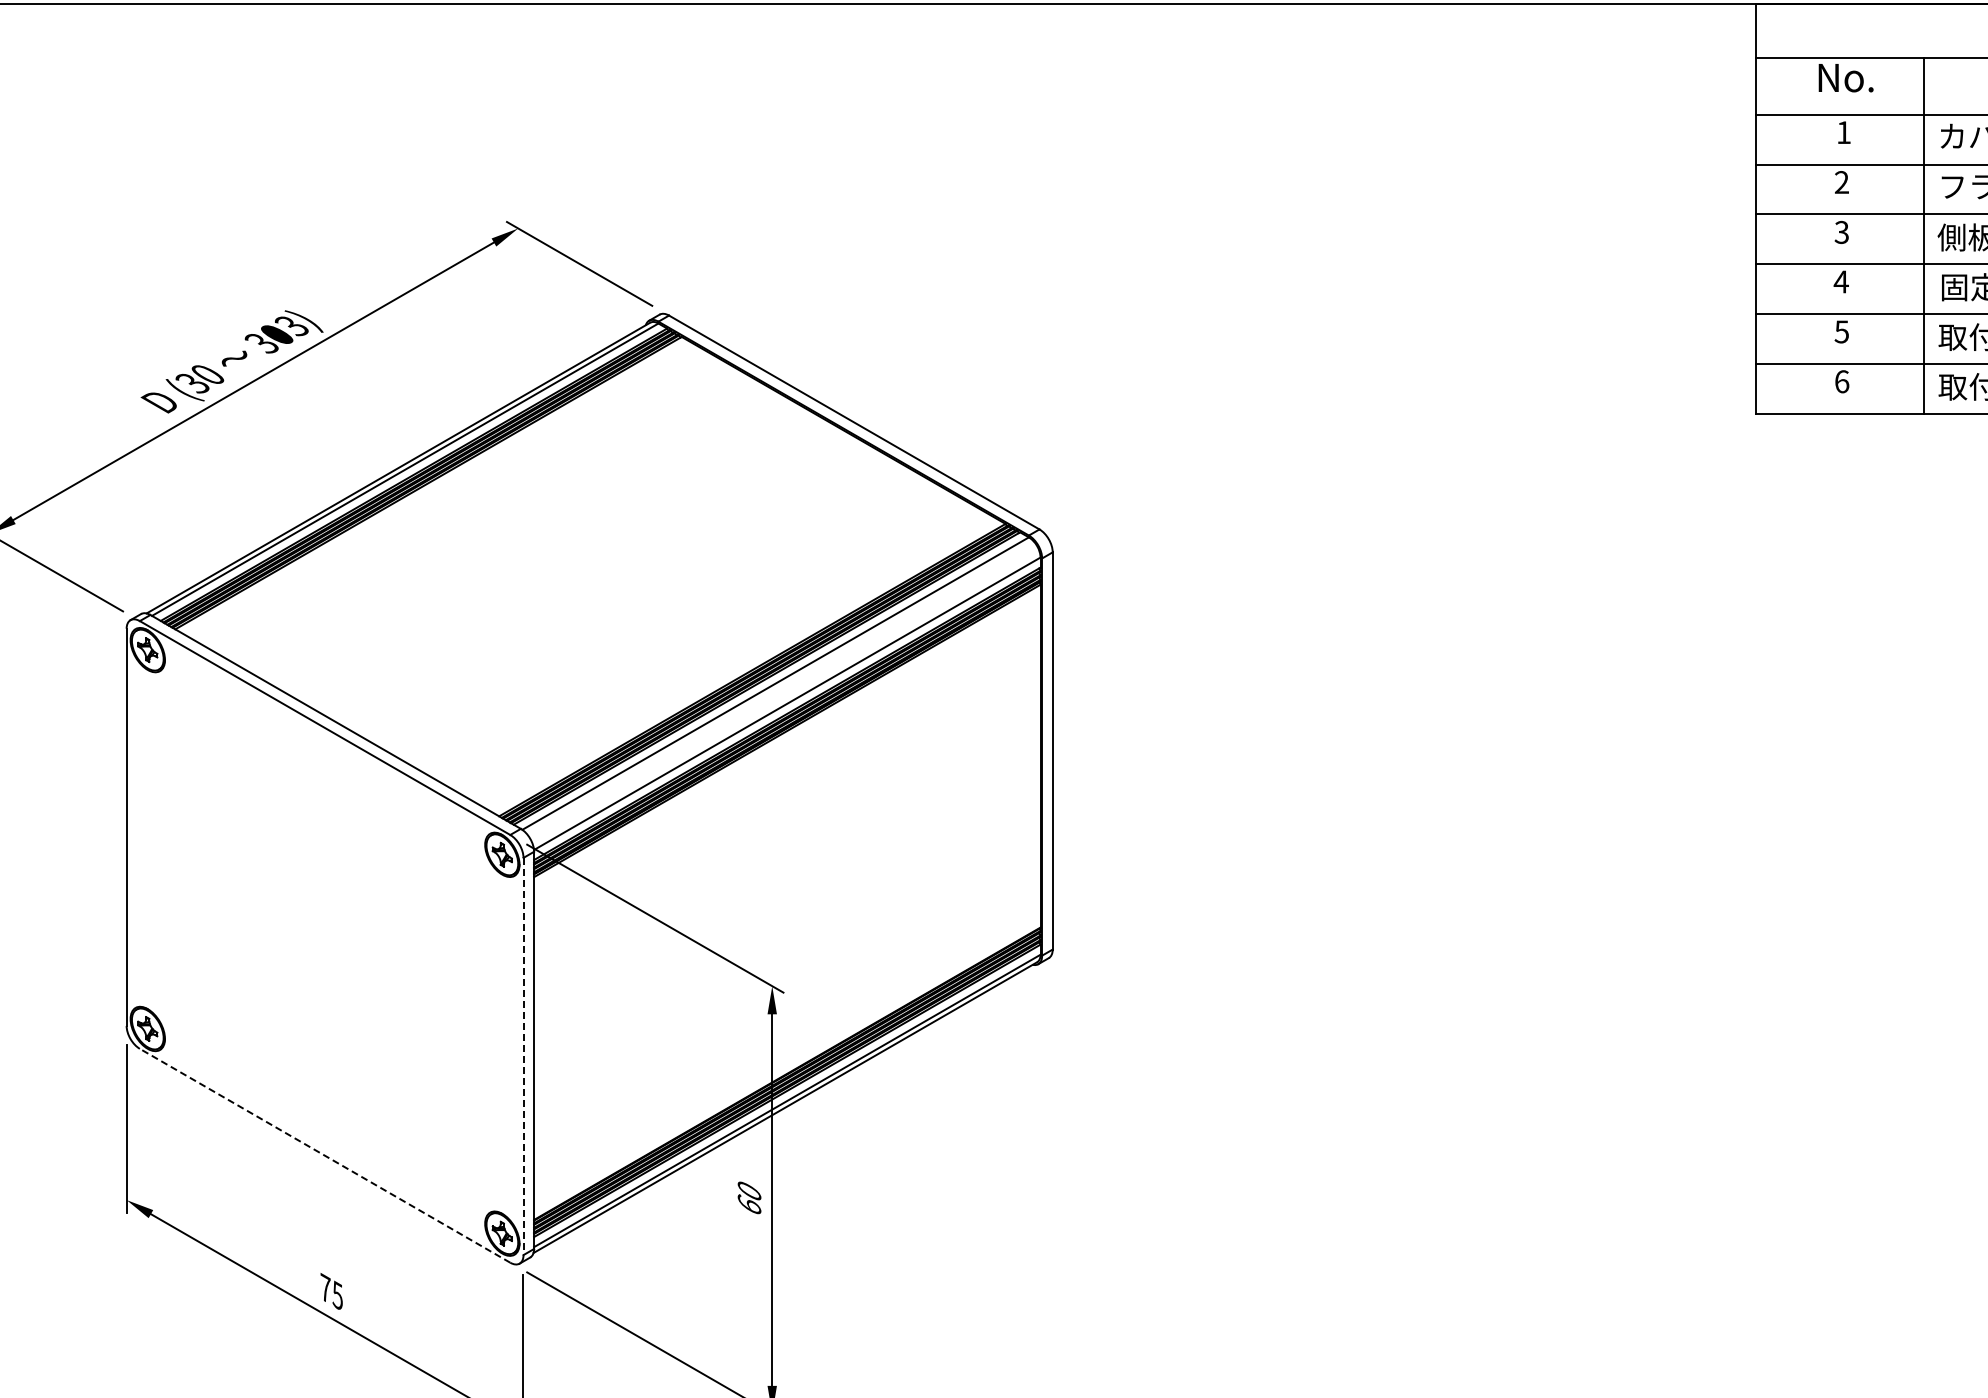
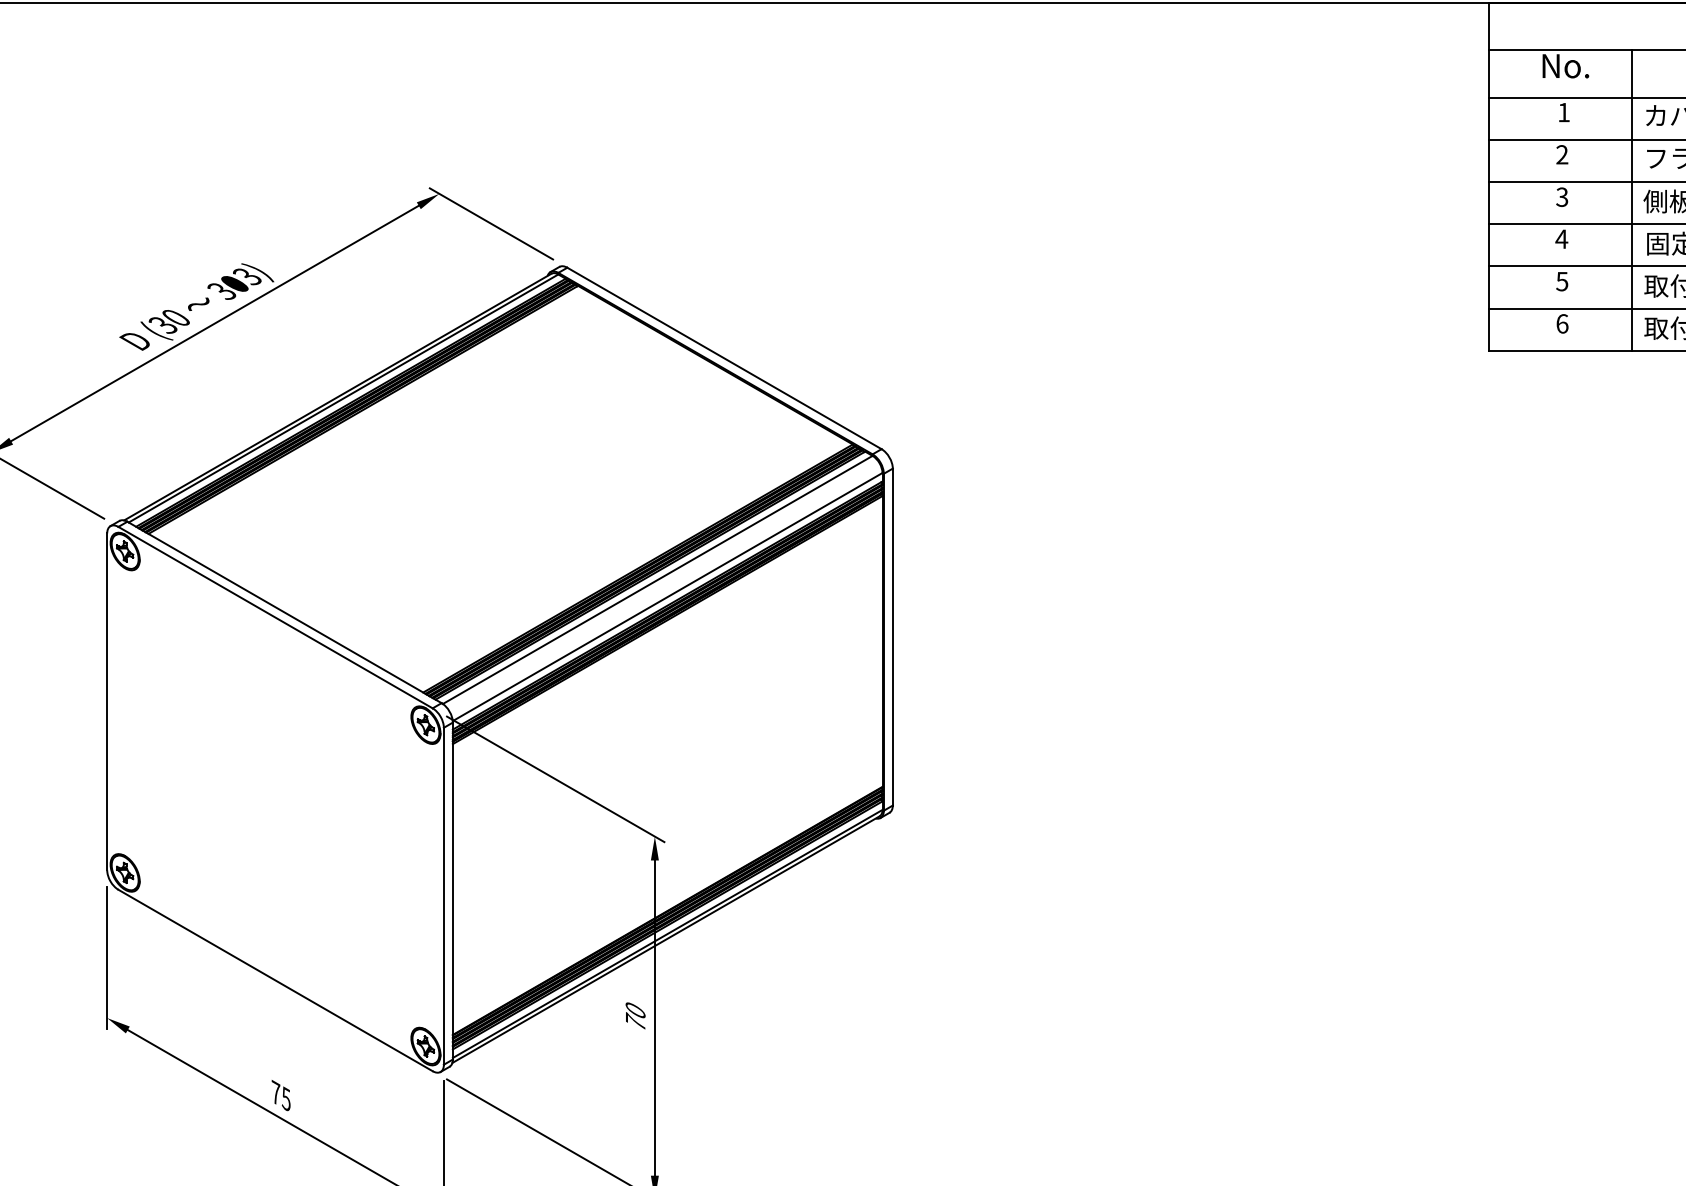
line: (523, 1056) -> (443, 896), dashed -> solid
line: (325, 1155) -> (275, 980), dashed -> solid
text: (749, 1203) -> (635, 1020), 60 -> 70

